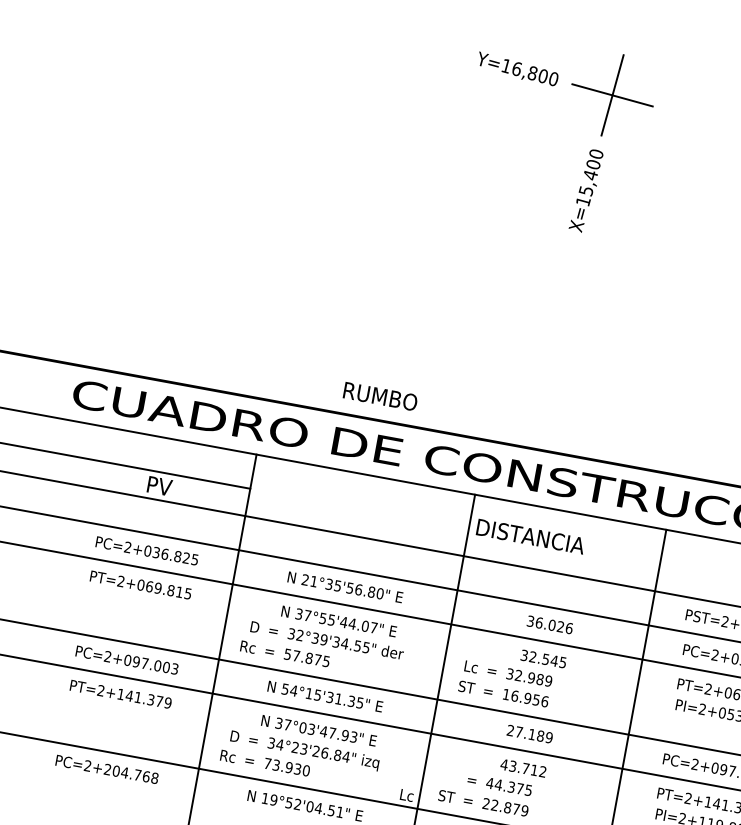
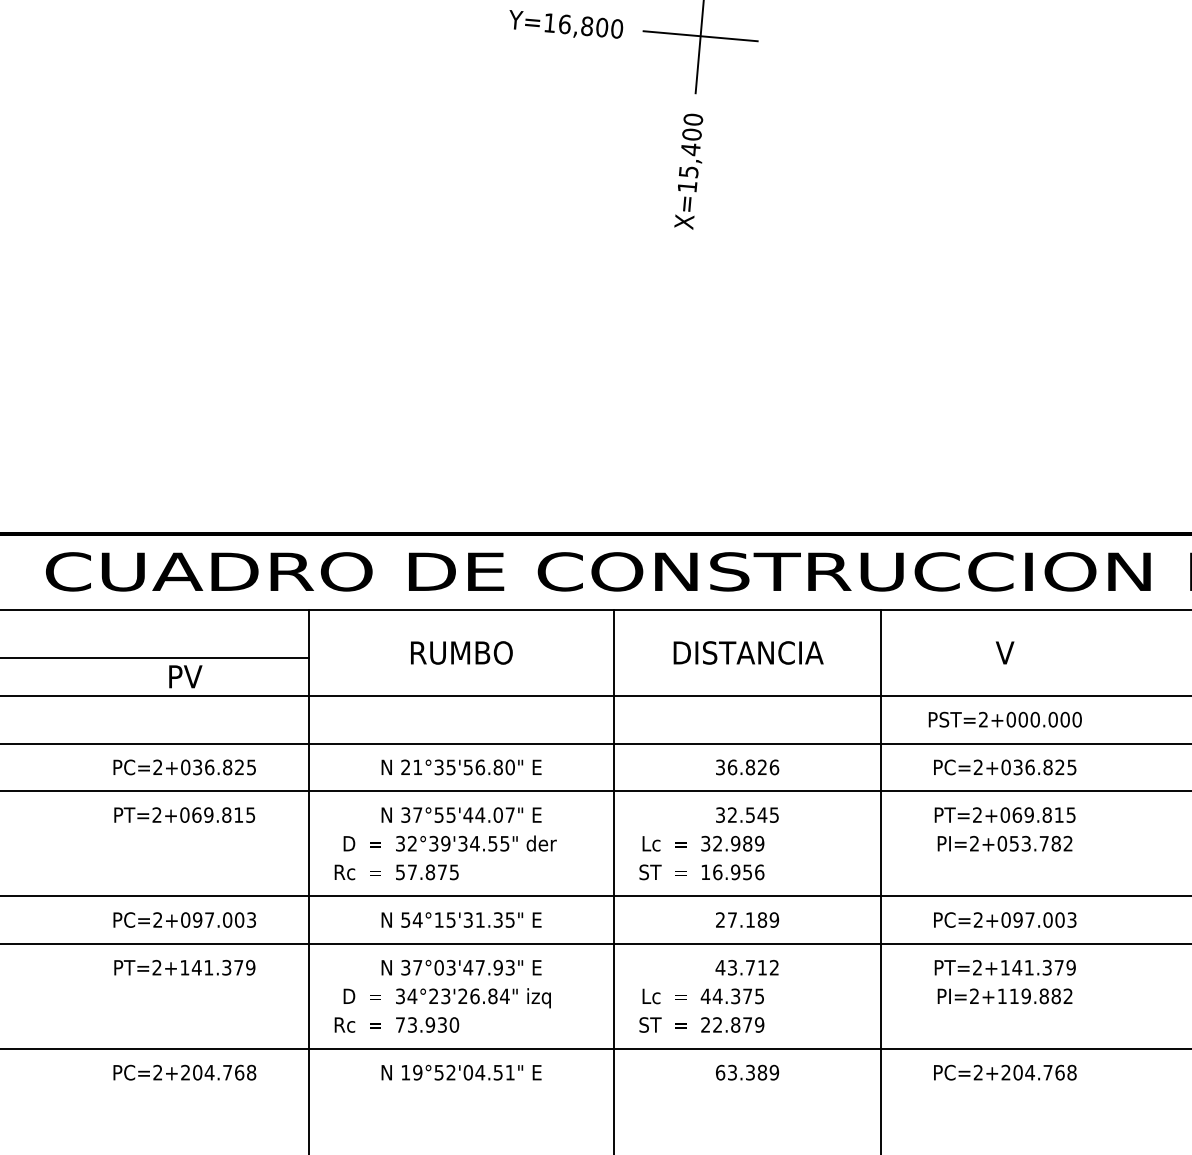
text: (380, 396) -> (461, 652), moved
text: (530, 536) -> (748, 652), moved
text: (552, 625) -> (750, 767), 36.026 -> 36.826
text: (406, 795) -> (651, 996), moved

